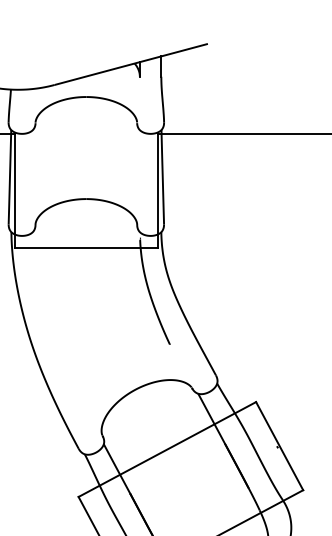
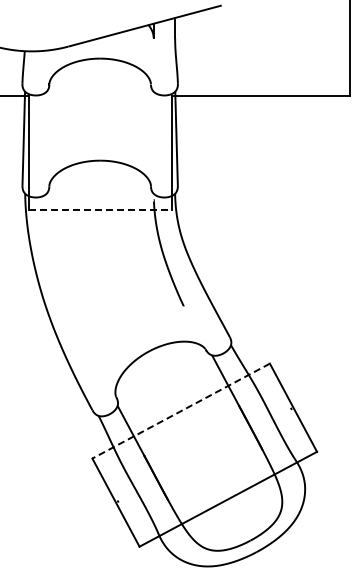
line: (86, 248) -> (100, 210), solid -> dashed
line: (167, 449) -> (181, 411), solid -> dashed

